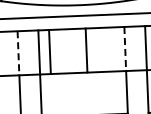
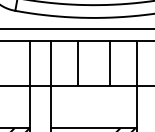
line: (125, 49) -> (137, 64), dashed -> solid
line: (86, 50) -> (110, 63), moved
line: (49, 52) -> (77, 63), moved
line: (18, 54) -> (30, 64), dashed -> solid

